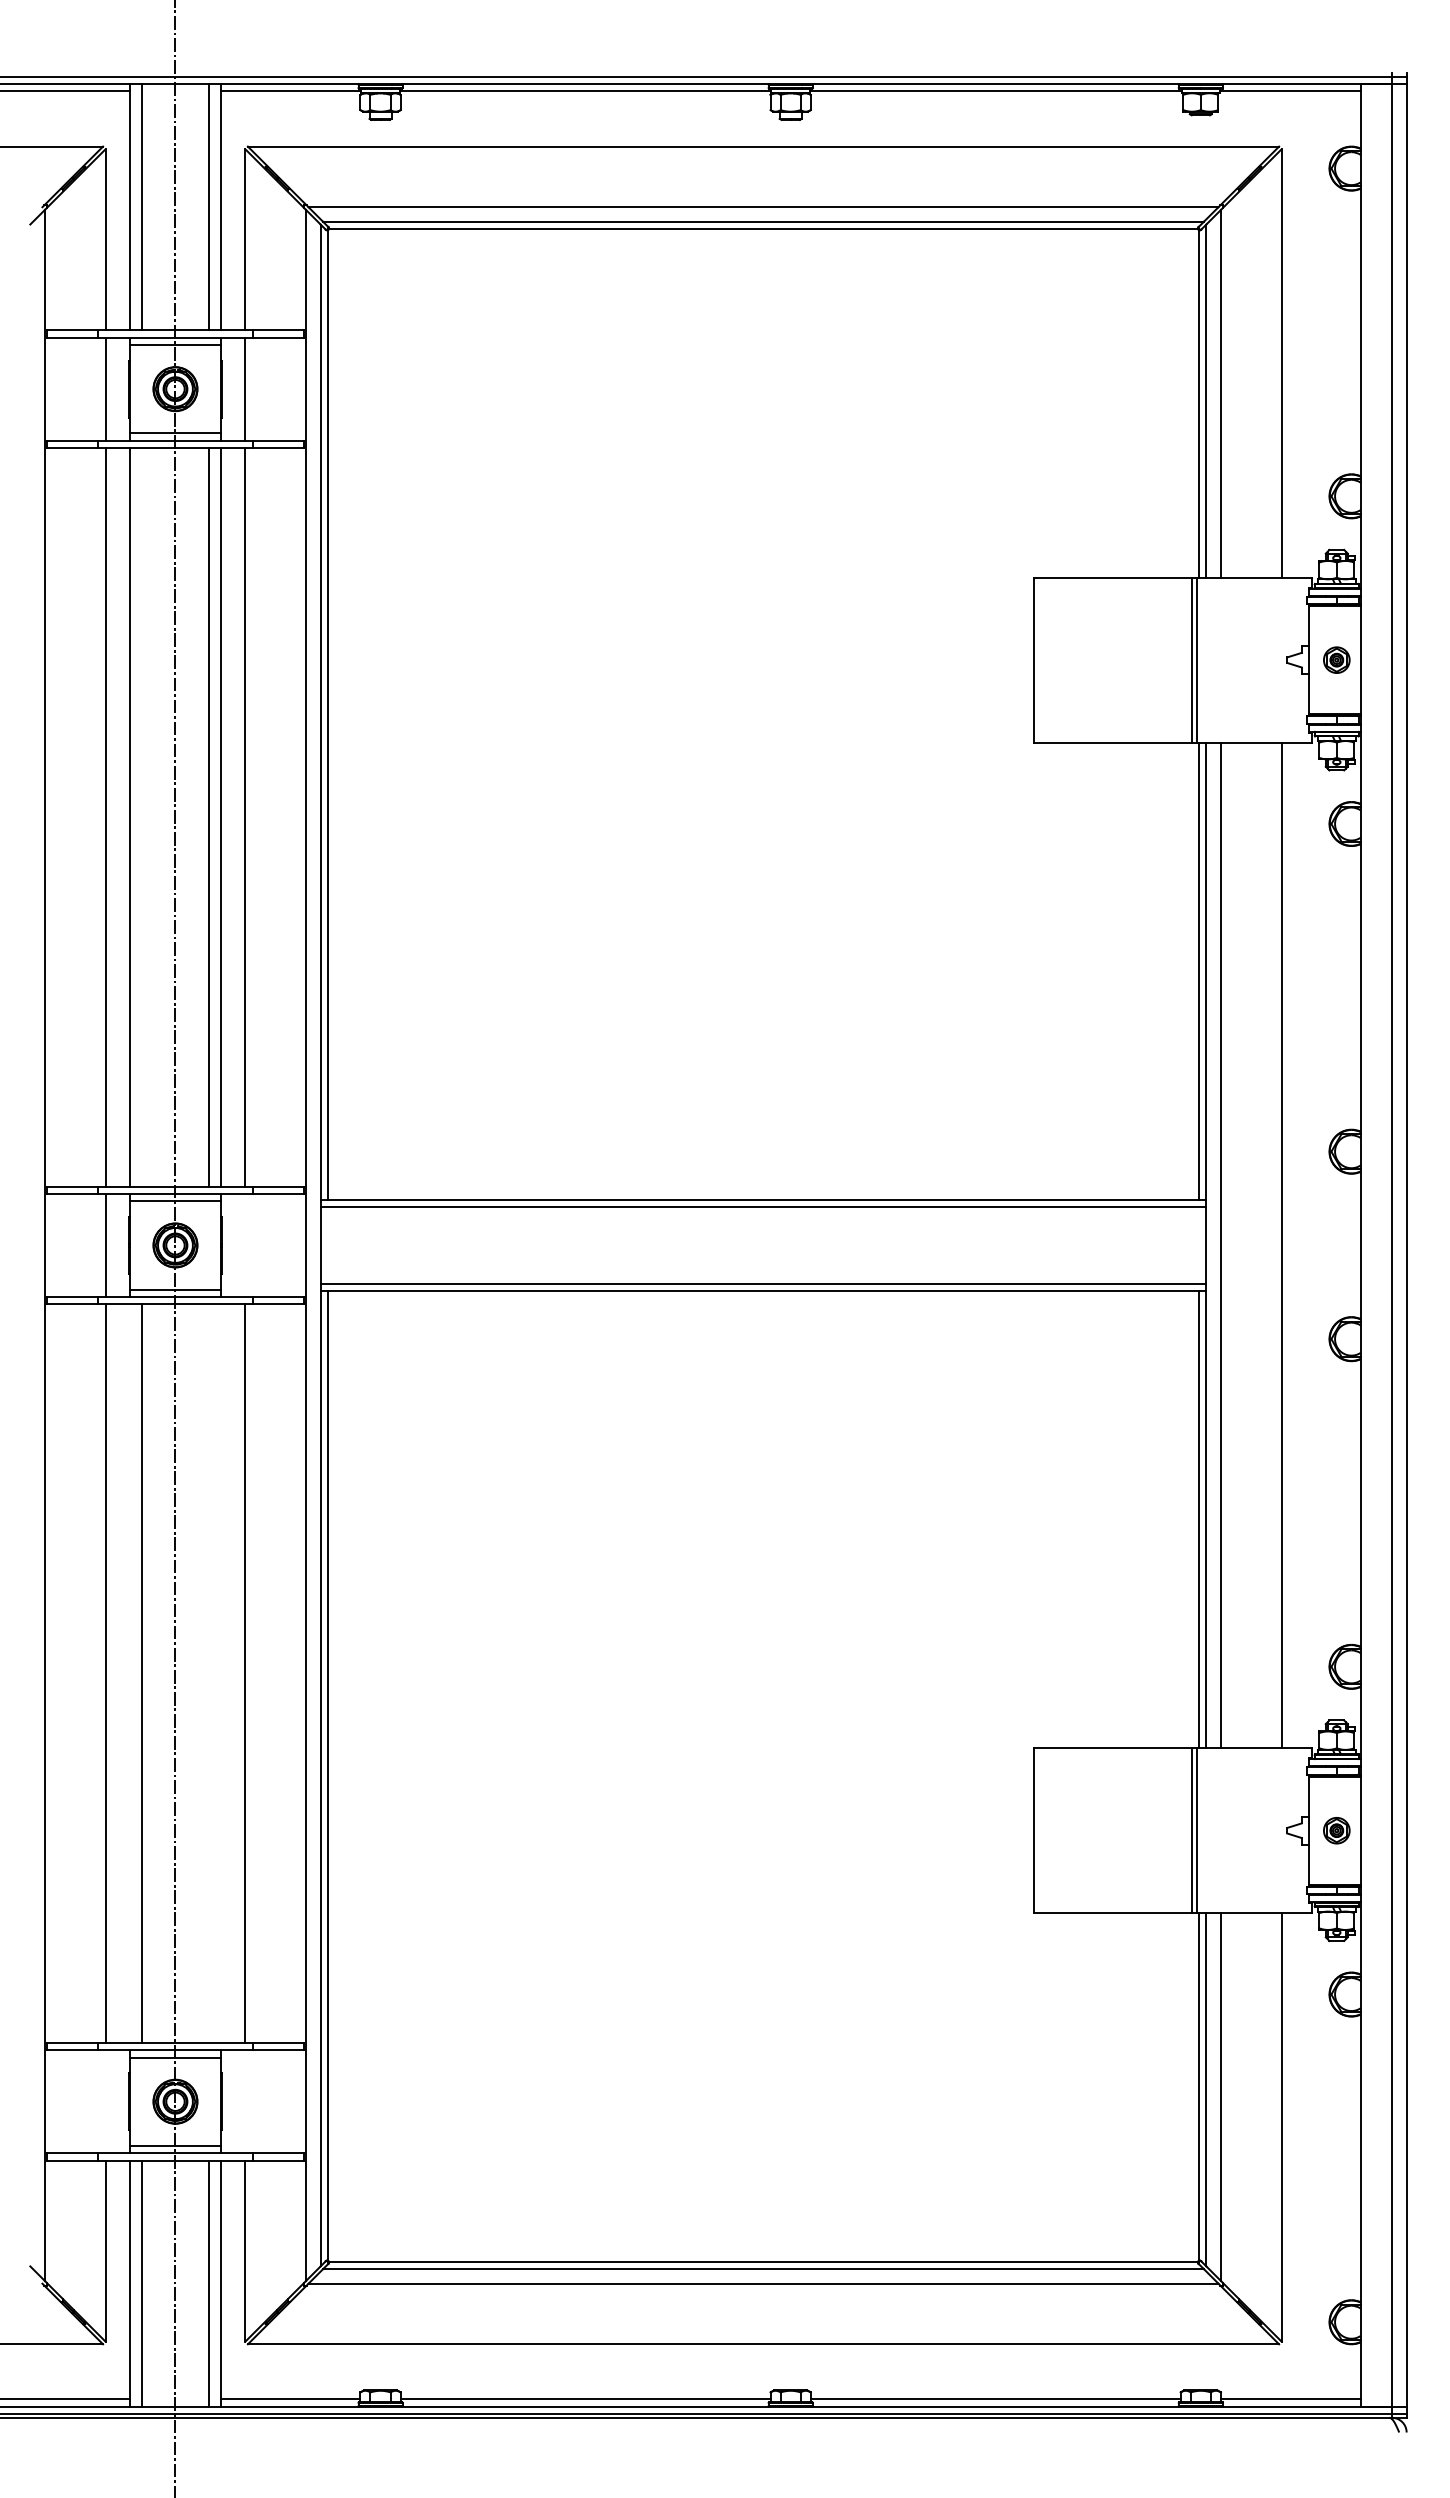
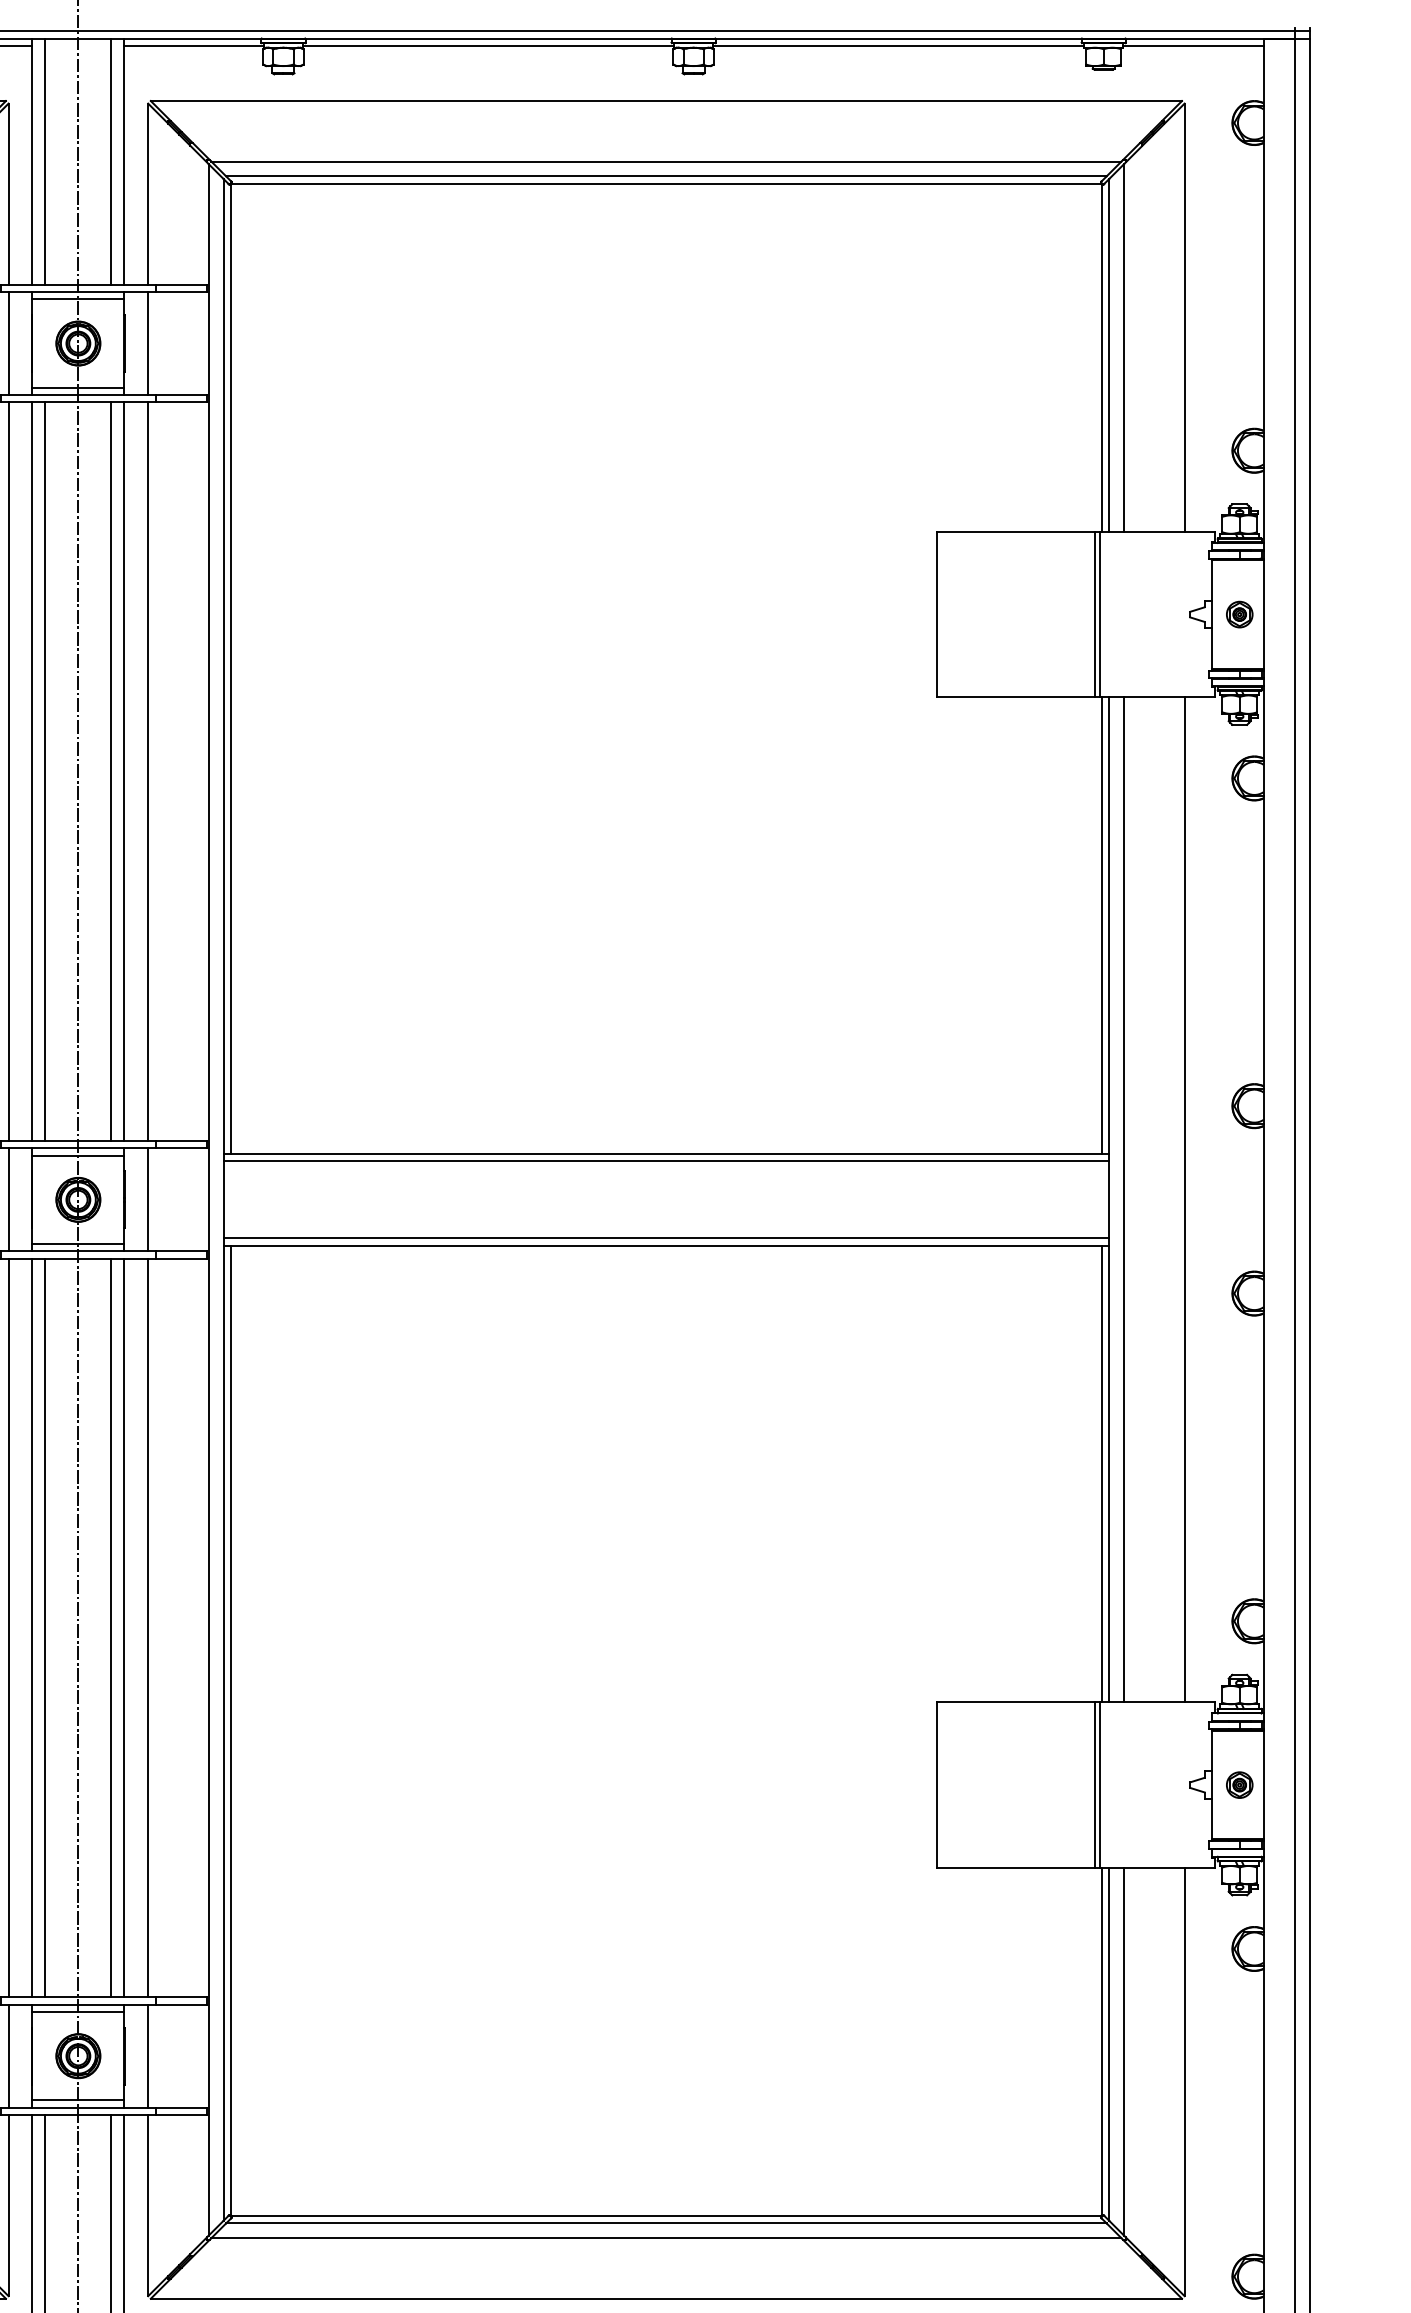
line: (142, 816) -> (45, 770), added
line: (245, 1245) -> (148, 1199), added
line: (129, 1673) -> (32, 1627), added
line: (208, 1673) -> (111, 1627), added
line: (221, 1673) -> (124, 1627), added
line: (105, 2101) -> (8, 2055), added
line: (245, 2101) -> (148, 2055), added

